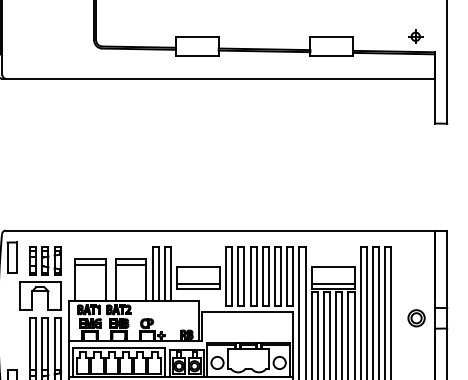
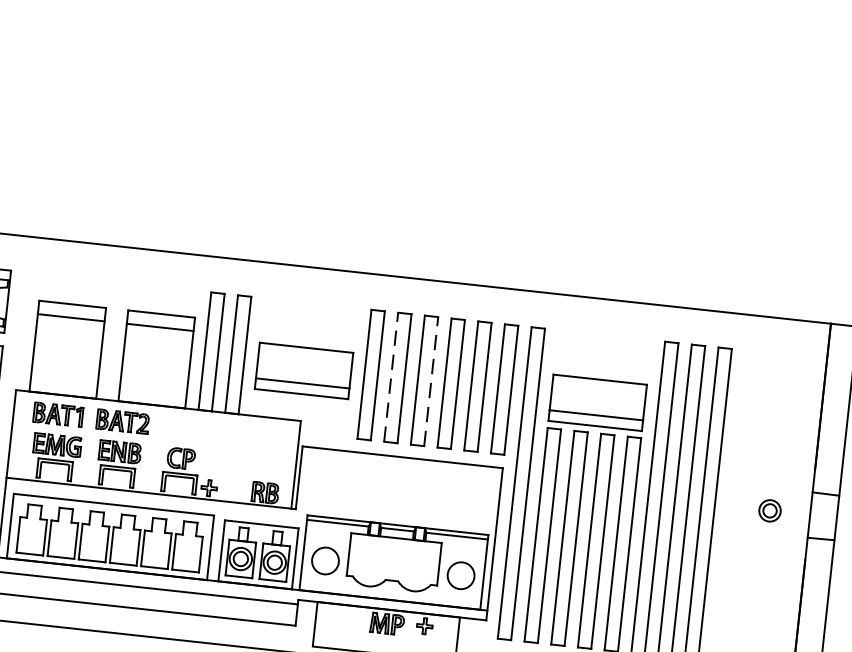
line: (238, 276) -> (391, 377), solid -> dashed
line: (256, 276) -> (430, 381), solid -> dashed
part: (416, 318) -> (769, 511), size x0.6

